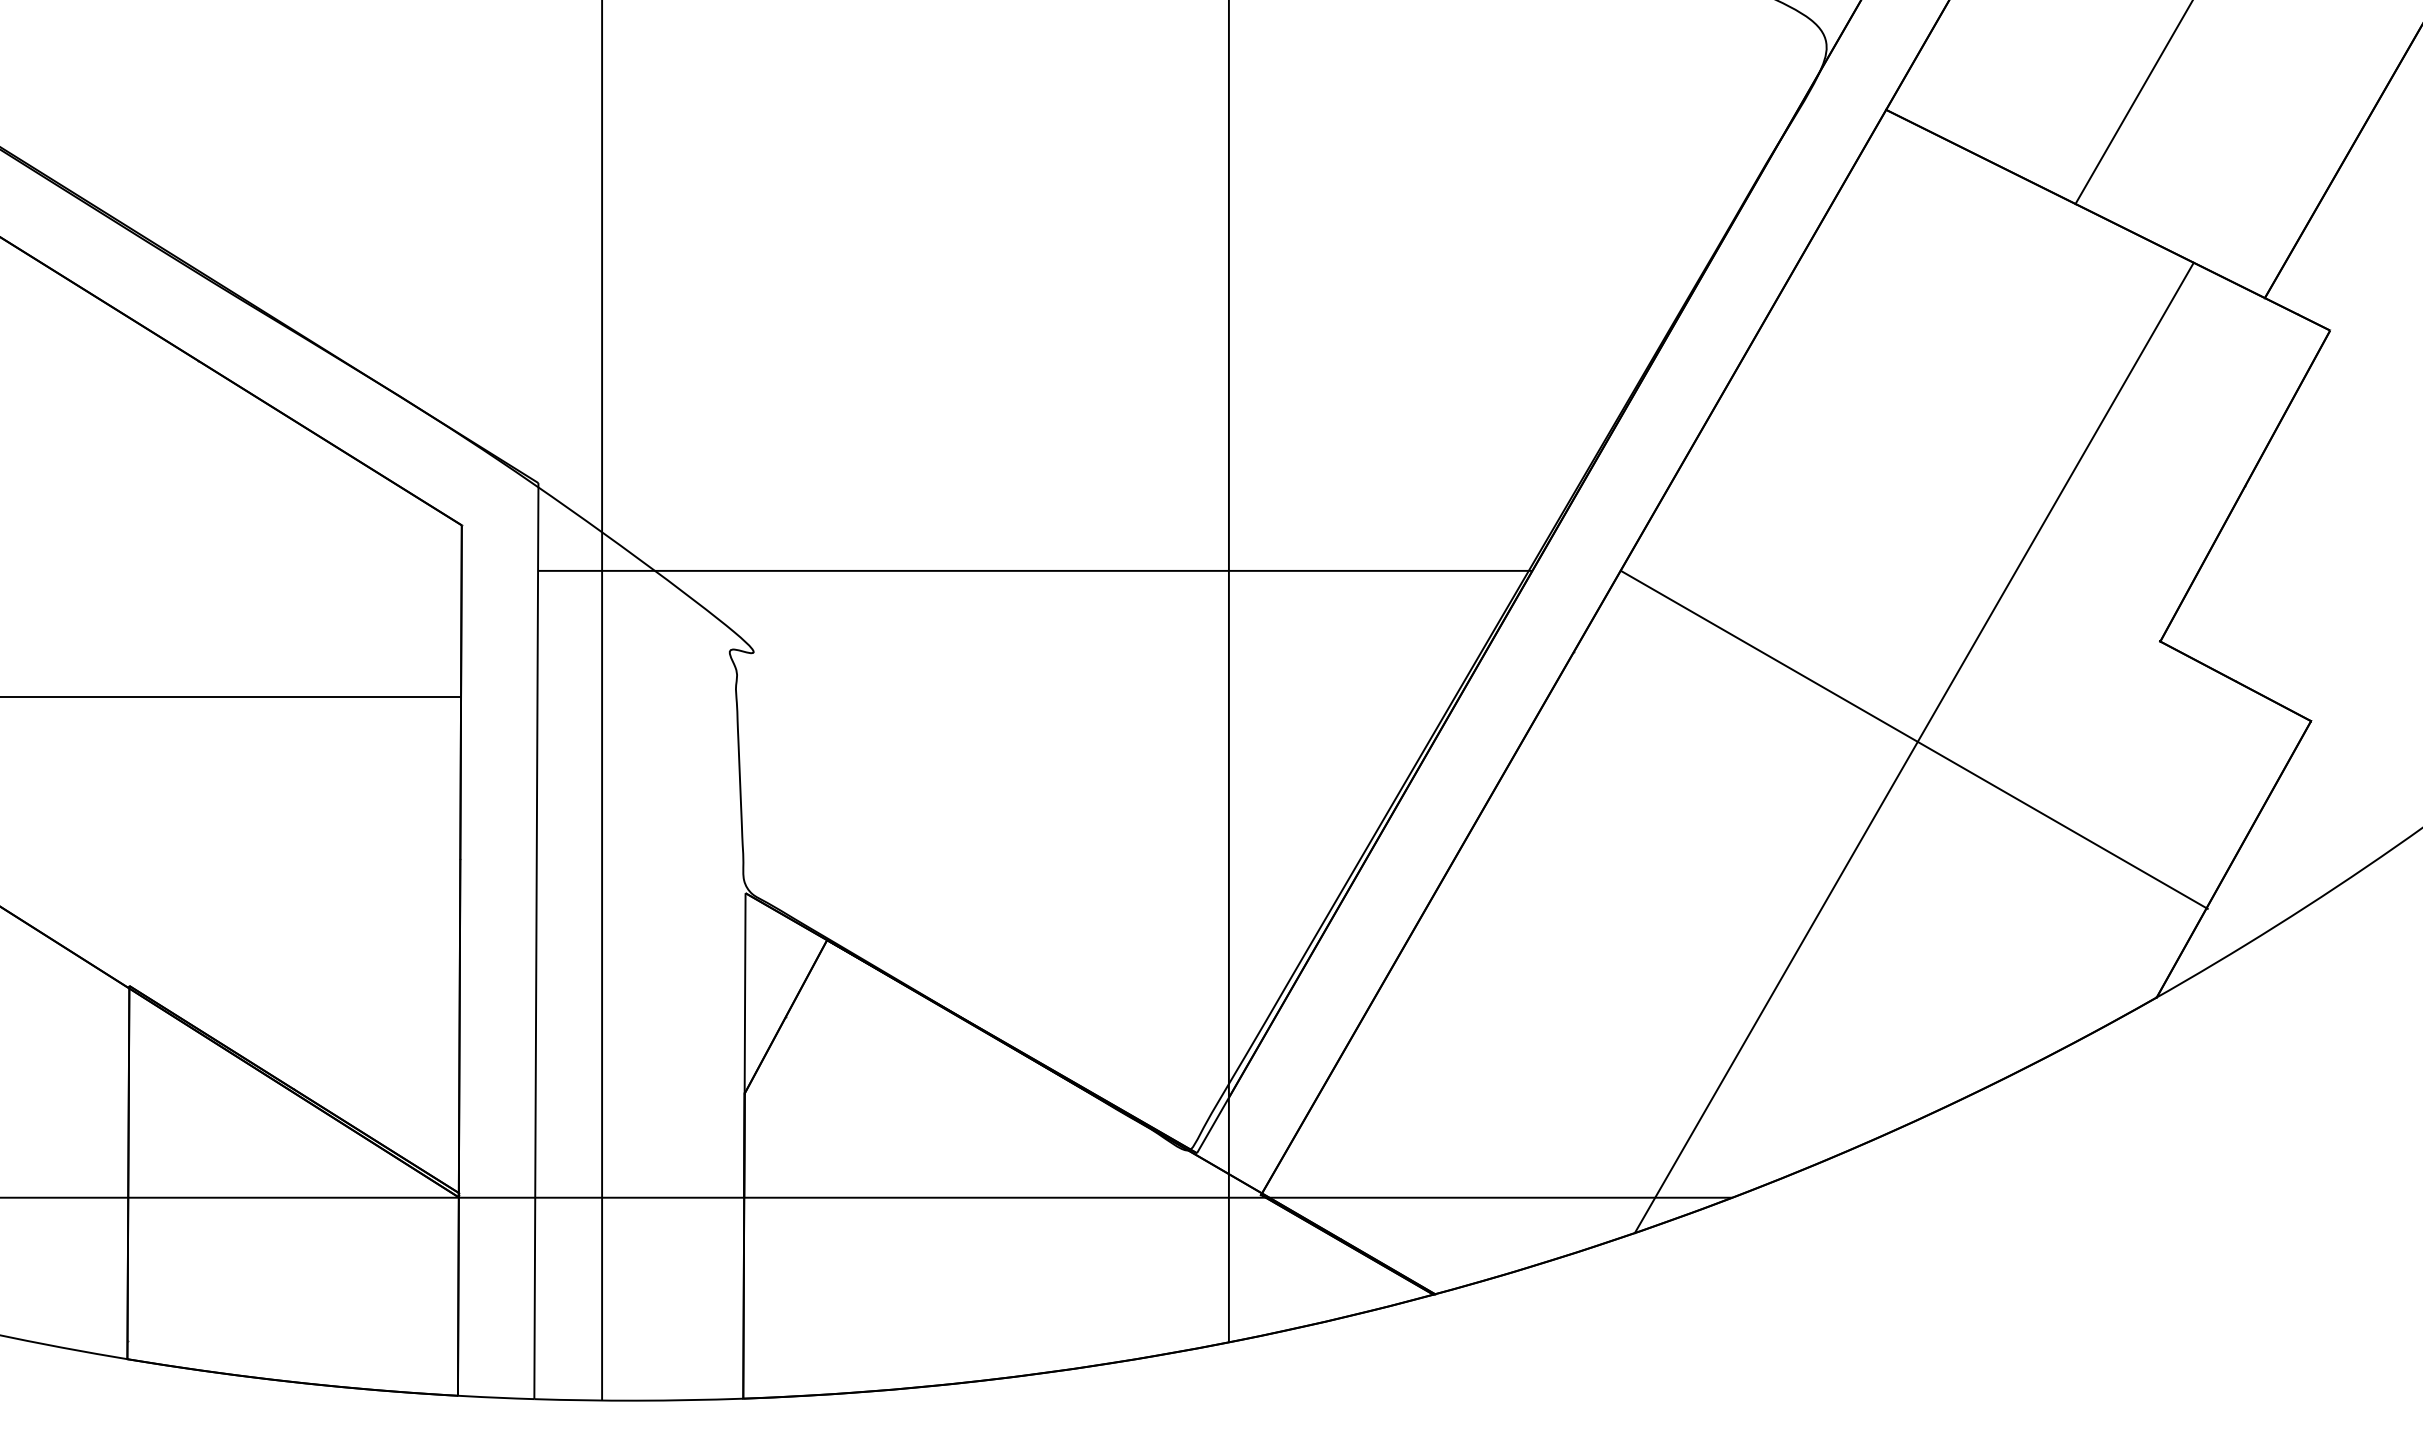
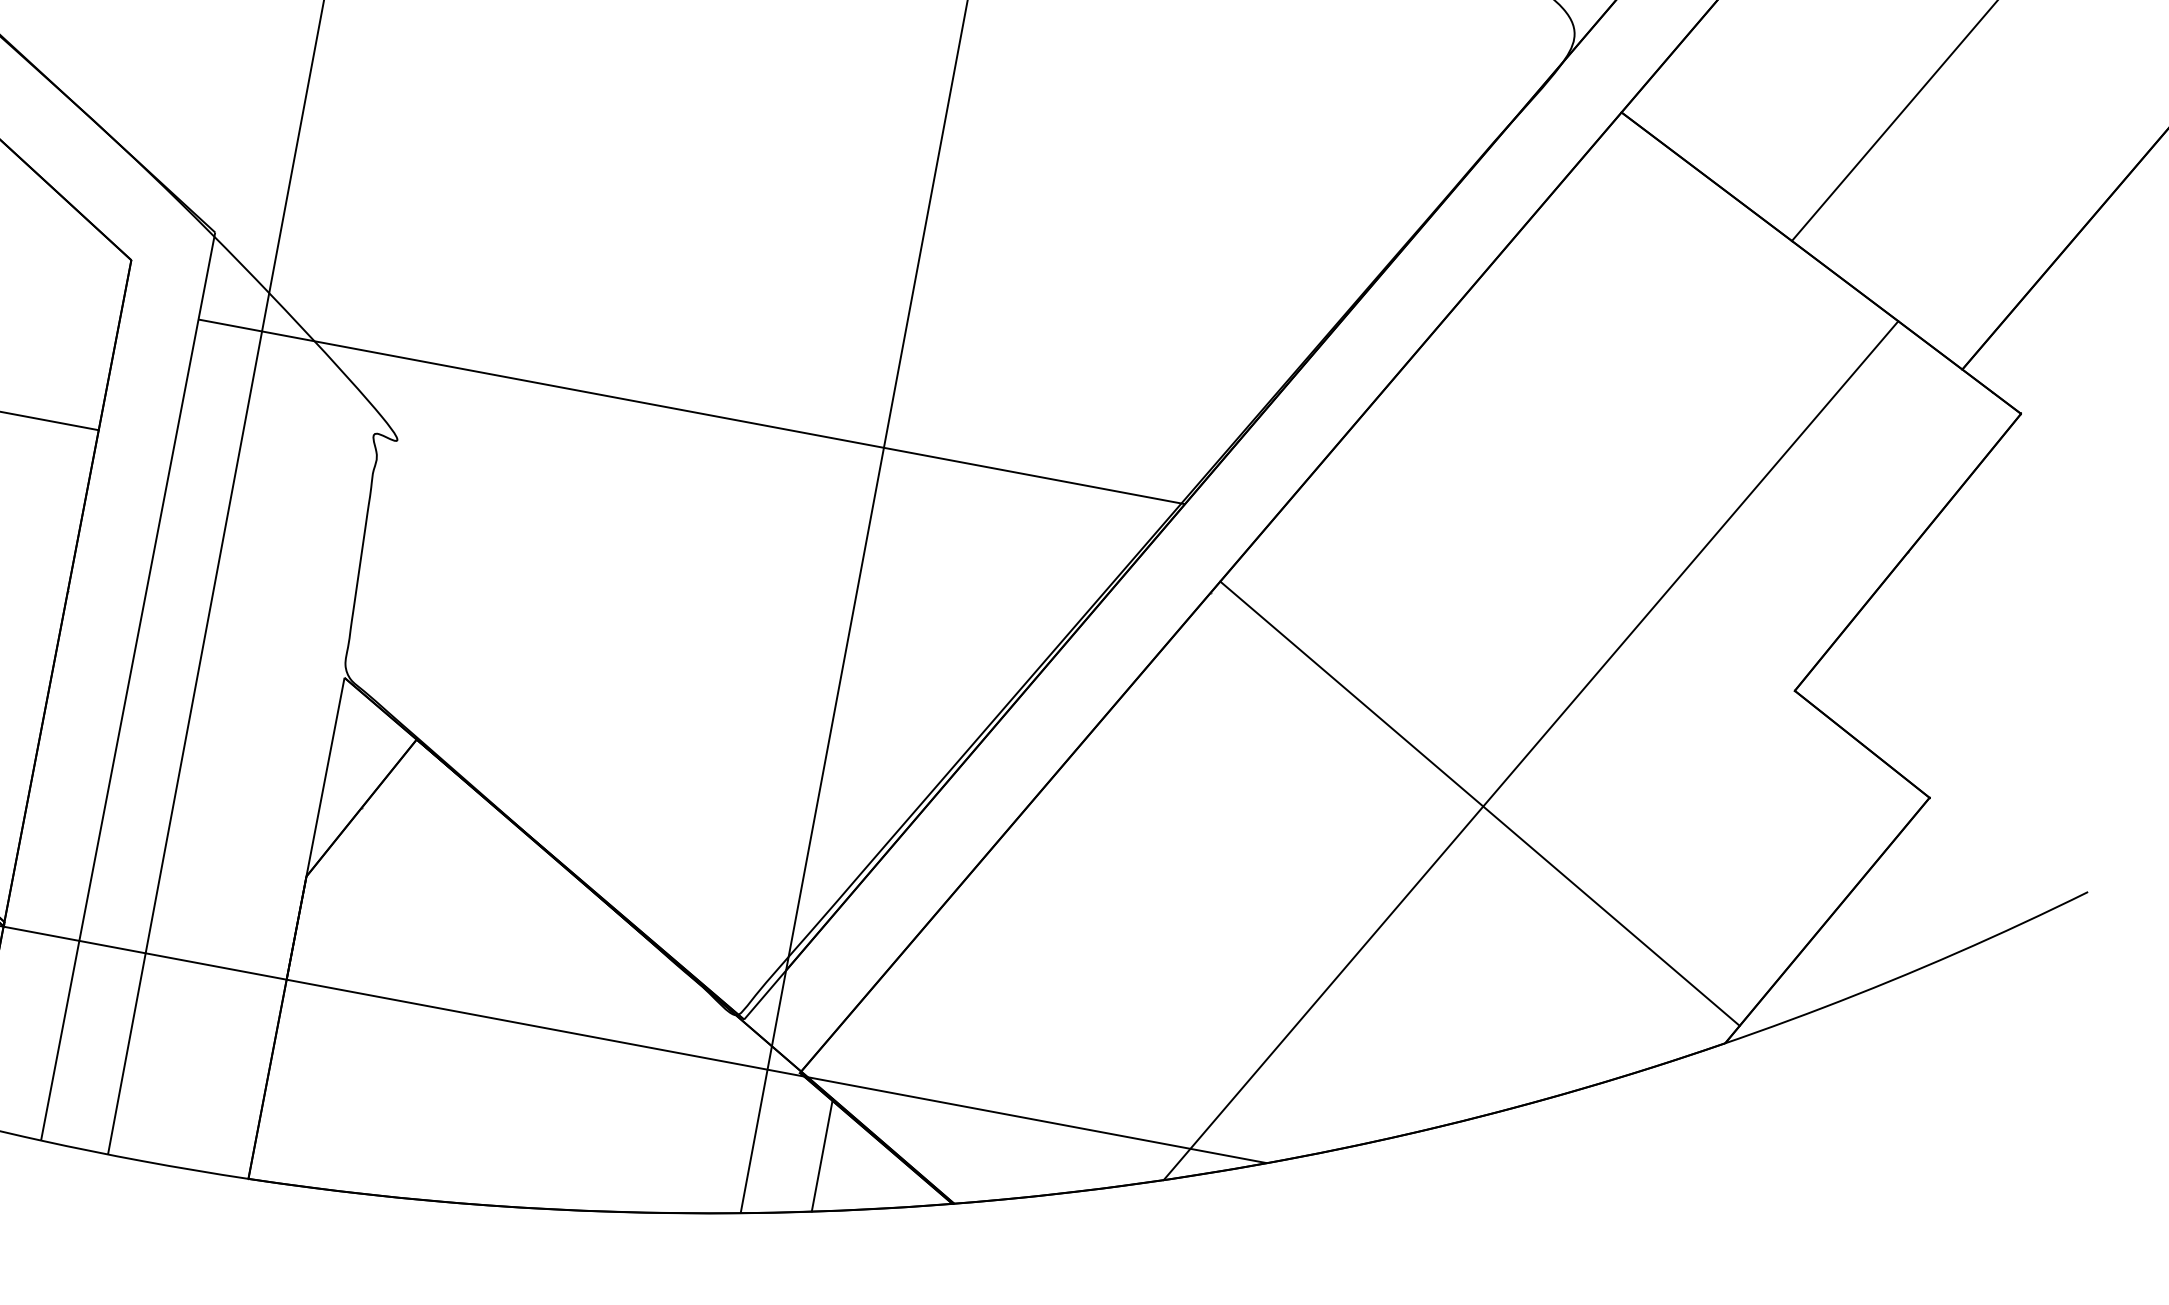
line: (1913, 739) -> (1479, 803), moved
line: (1297, 1270) -> (822, 1154), added

